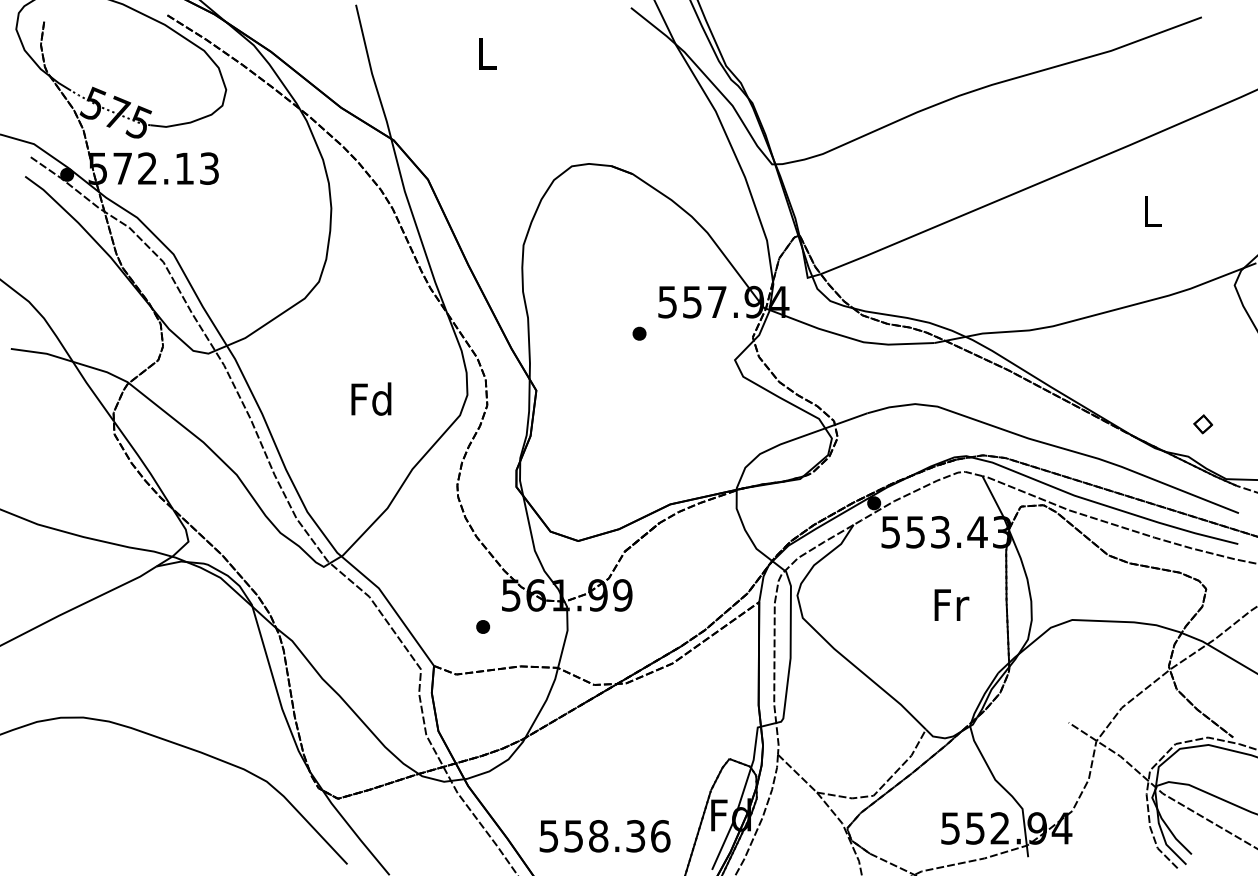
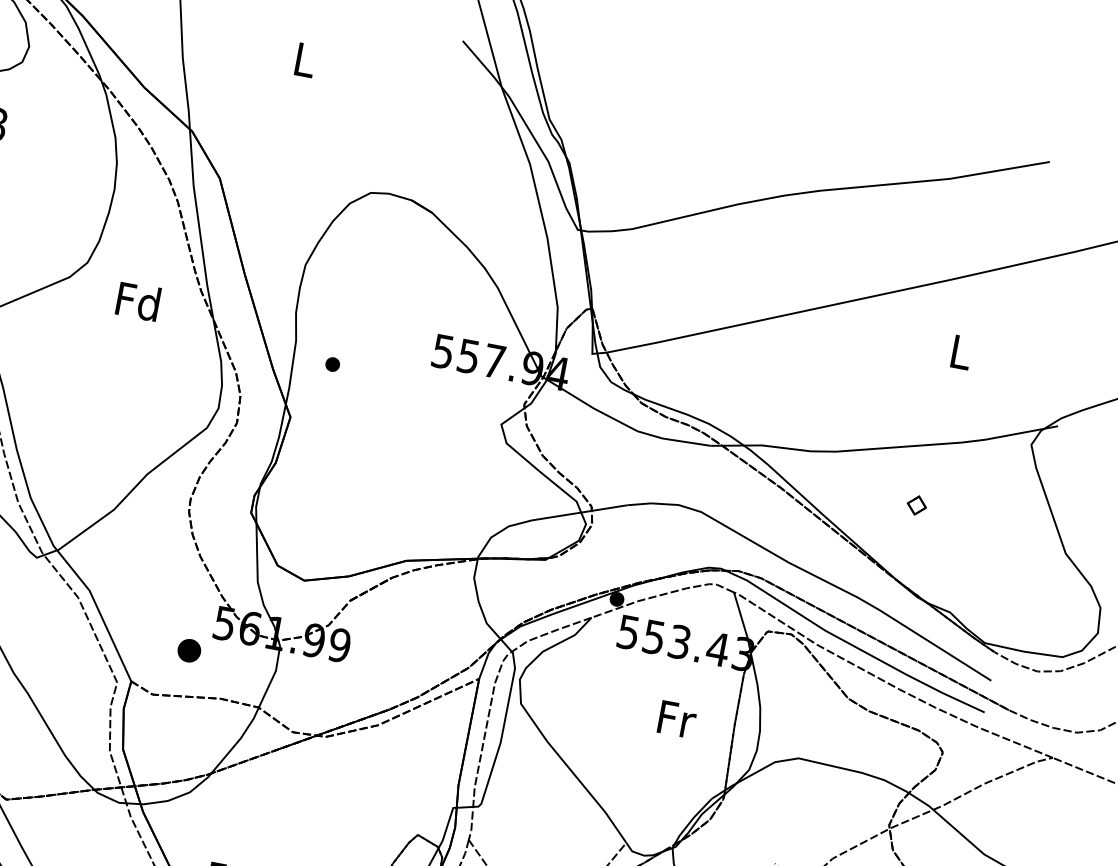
part: (639, 333) -> (332, 364), moved
text: (371, 398) -> (138, 300), moved
part: (1202, 424) -> (916, 505), moved
part: (483, 626) -> (190, 650), size x1.6

